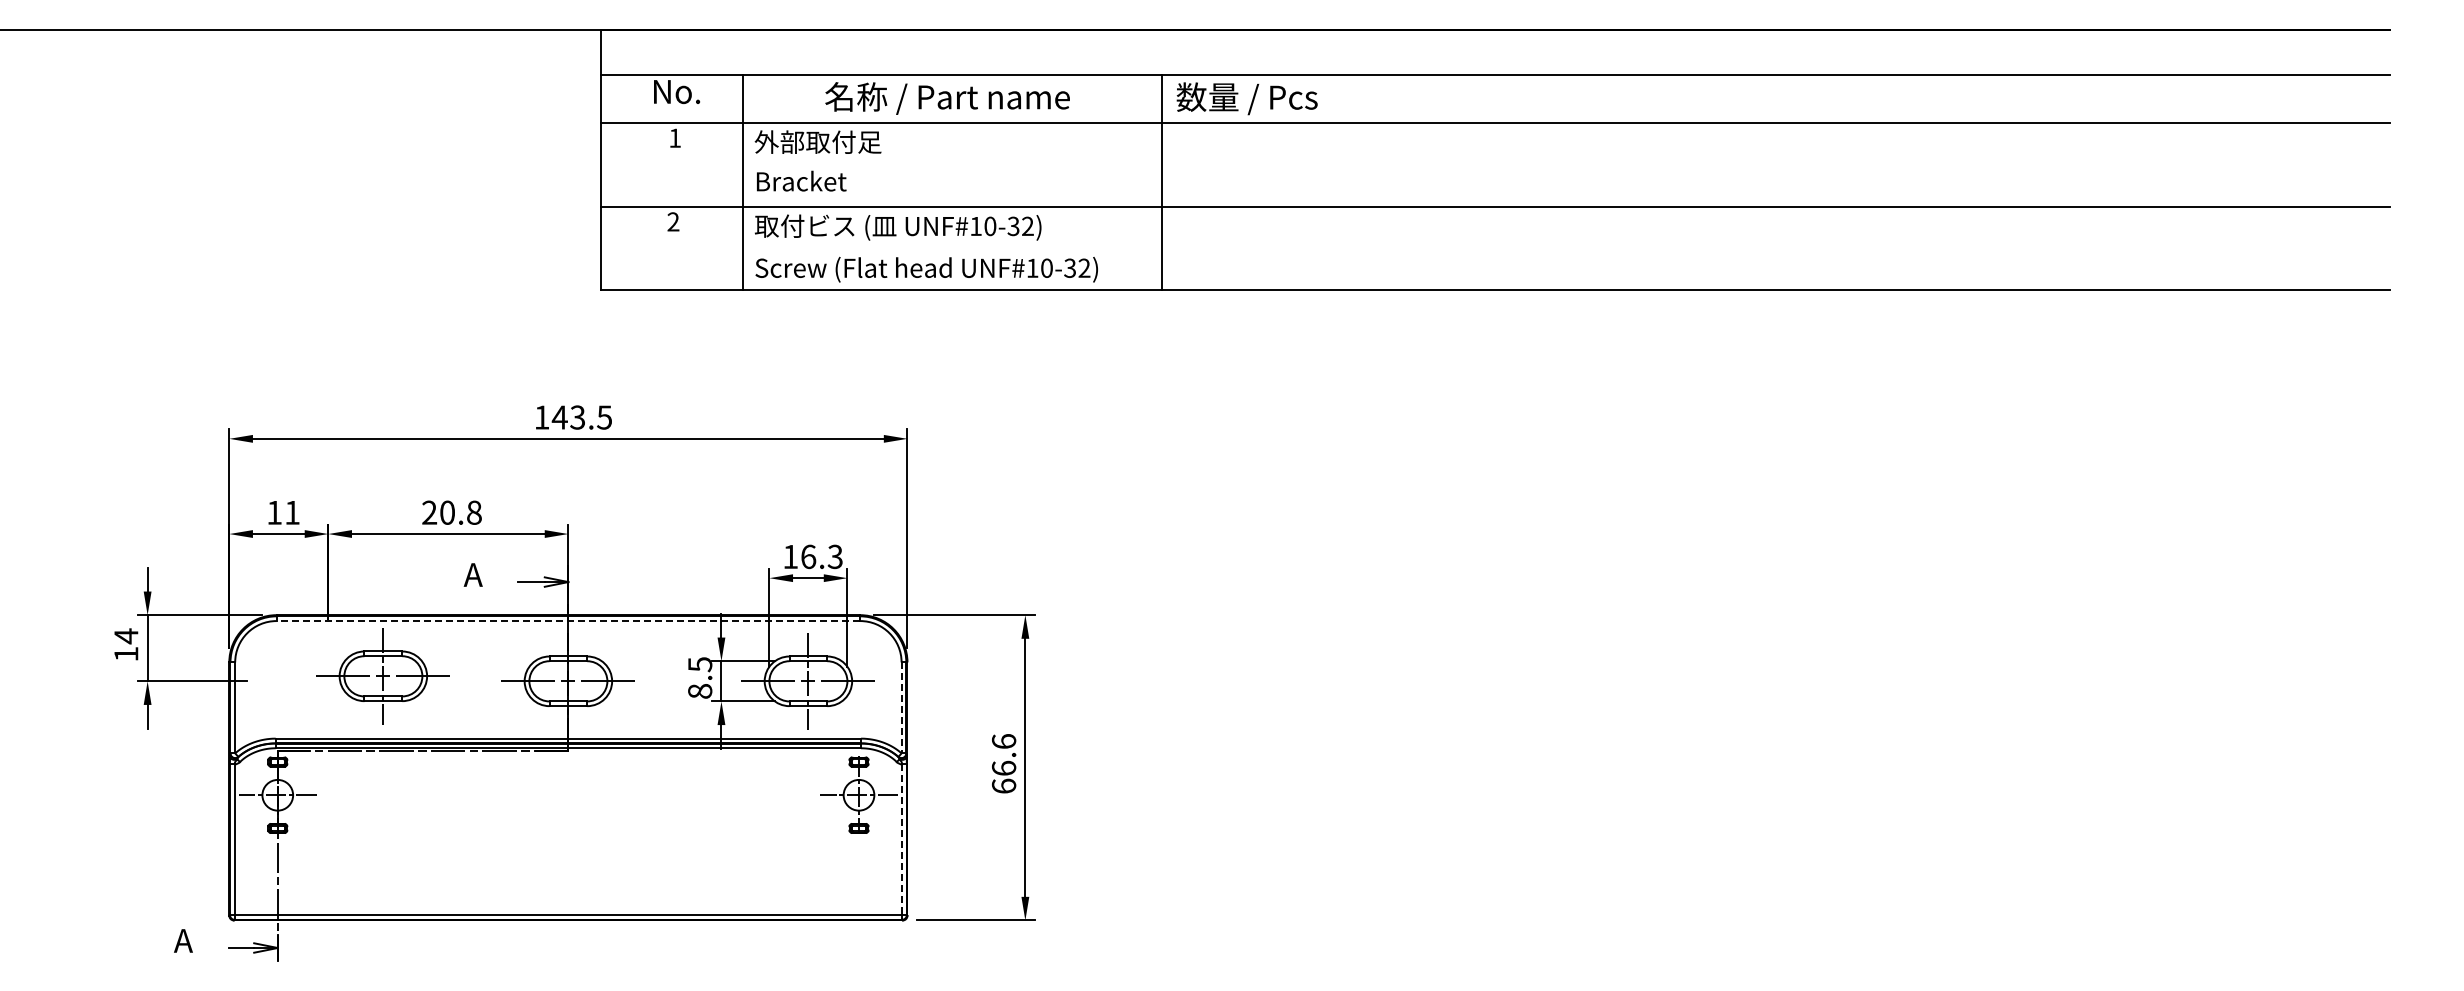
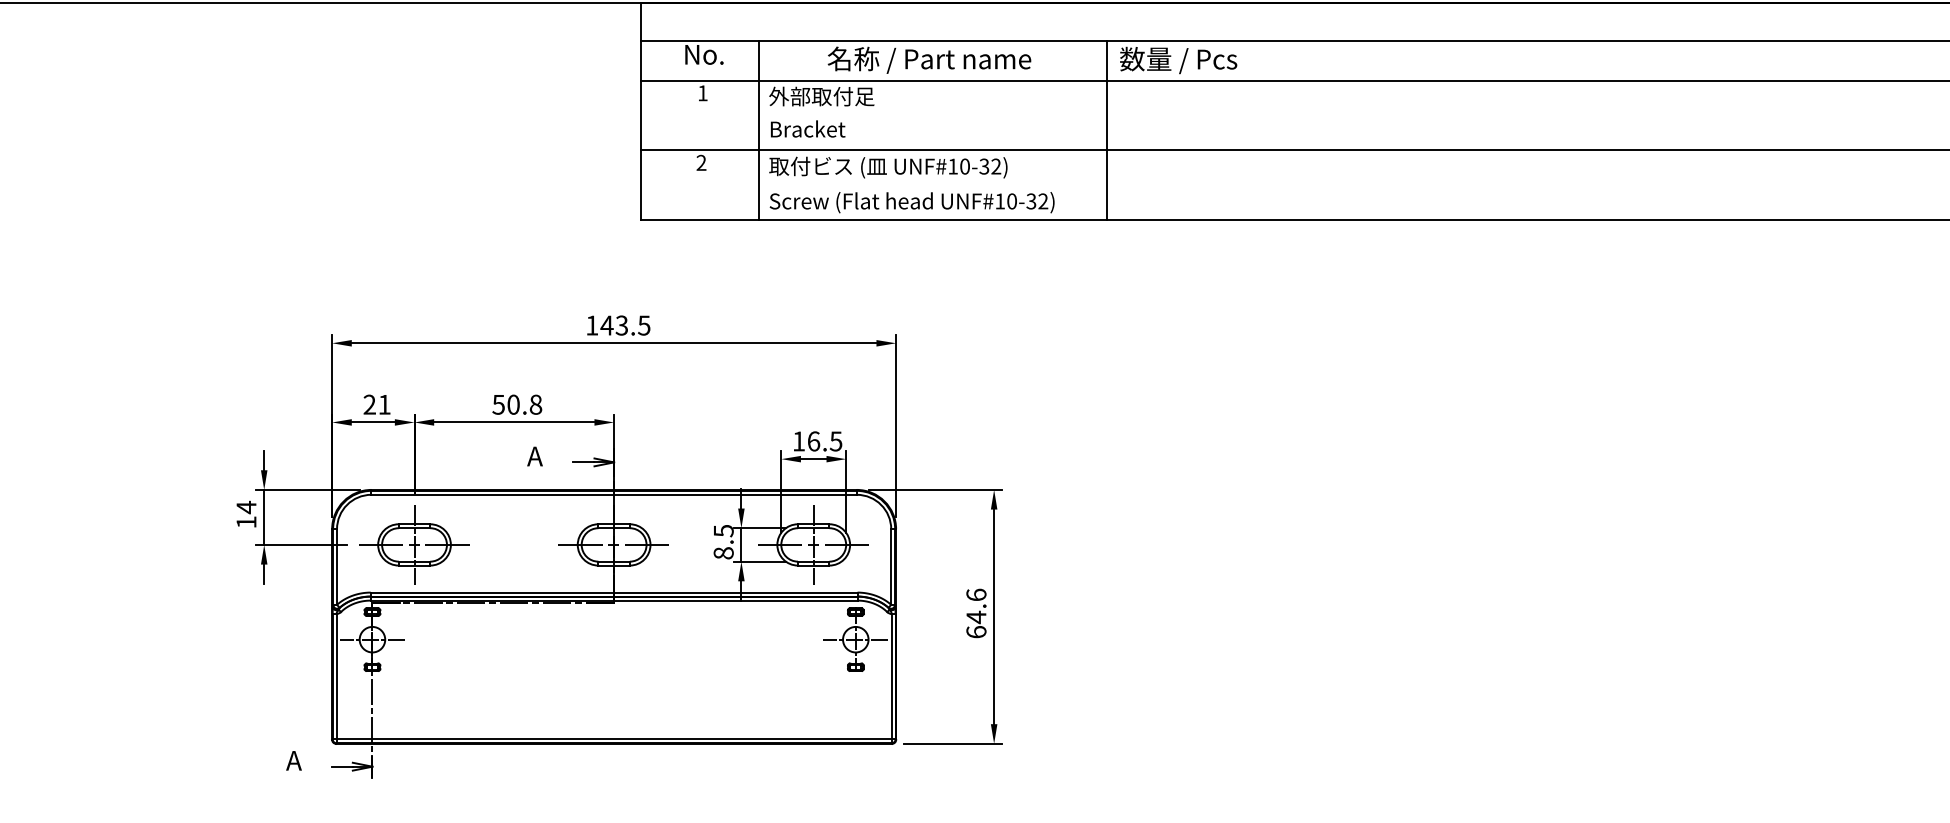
text: (274, 512) -> (369, 404), 11 -> 21
text: (429, 512) -> (498, 404), 20.8 -> 50.8
text: (835, 556) -> (836, 441), 16.3 -> 16.5
line: (568, 621) -> (614, 495), dashed -> solid
part: (382, 676) -> (413, 545), moved
line: (901, 708) -> (891, 567), dashed -> solid
text: (1003, 768) -> (975, 617), 66.6 -> 64.6
line: (902, 840) -> (891, 677), dashed -> solid

